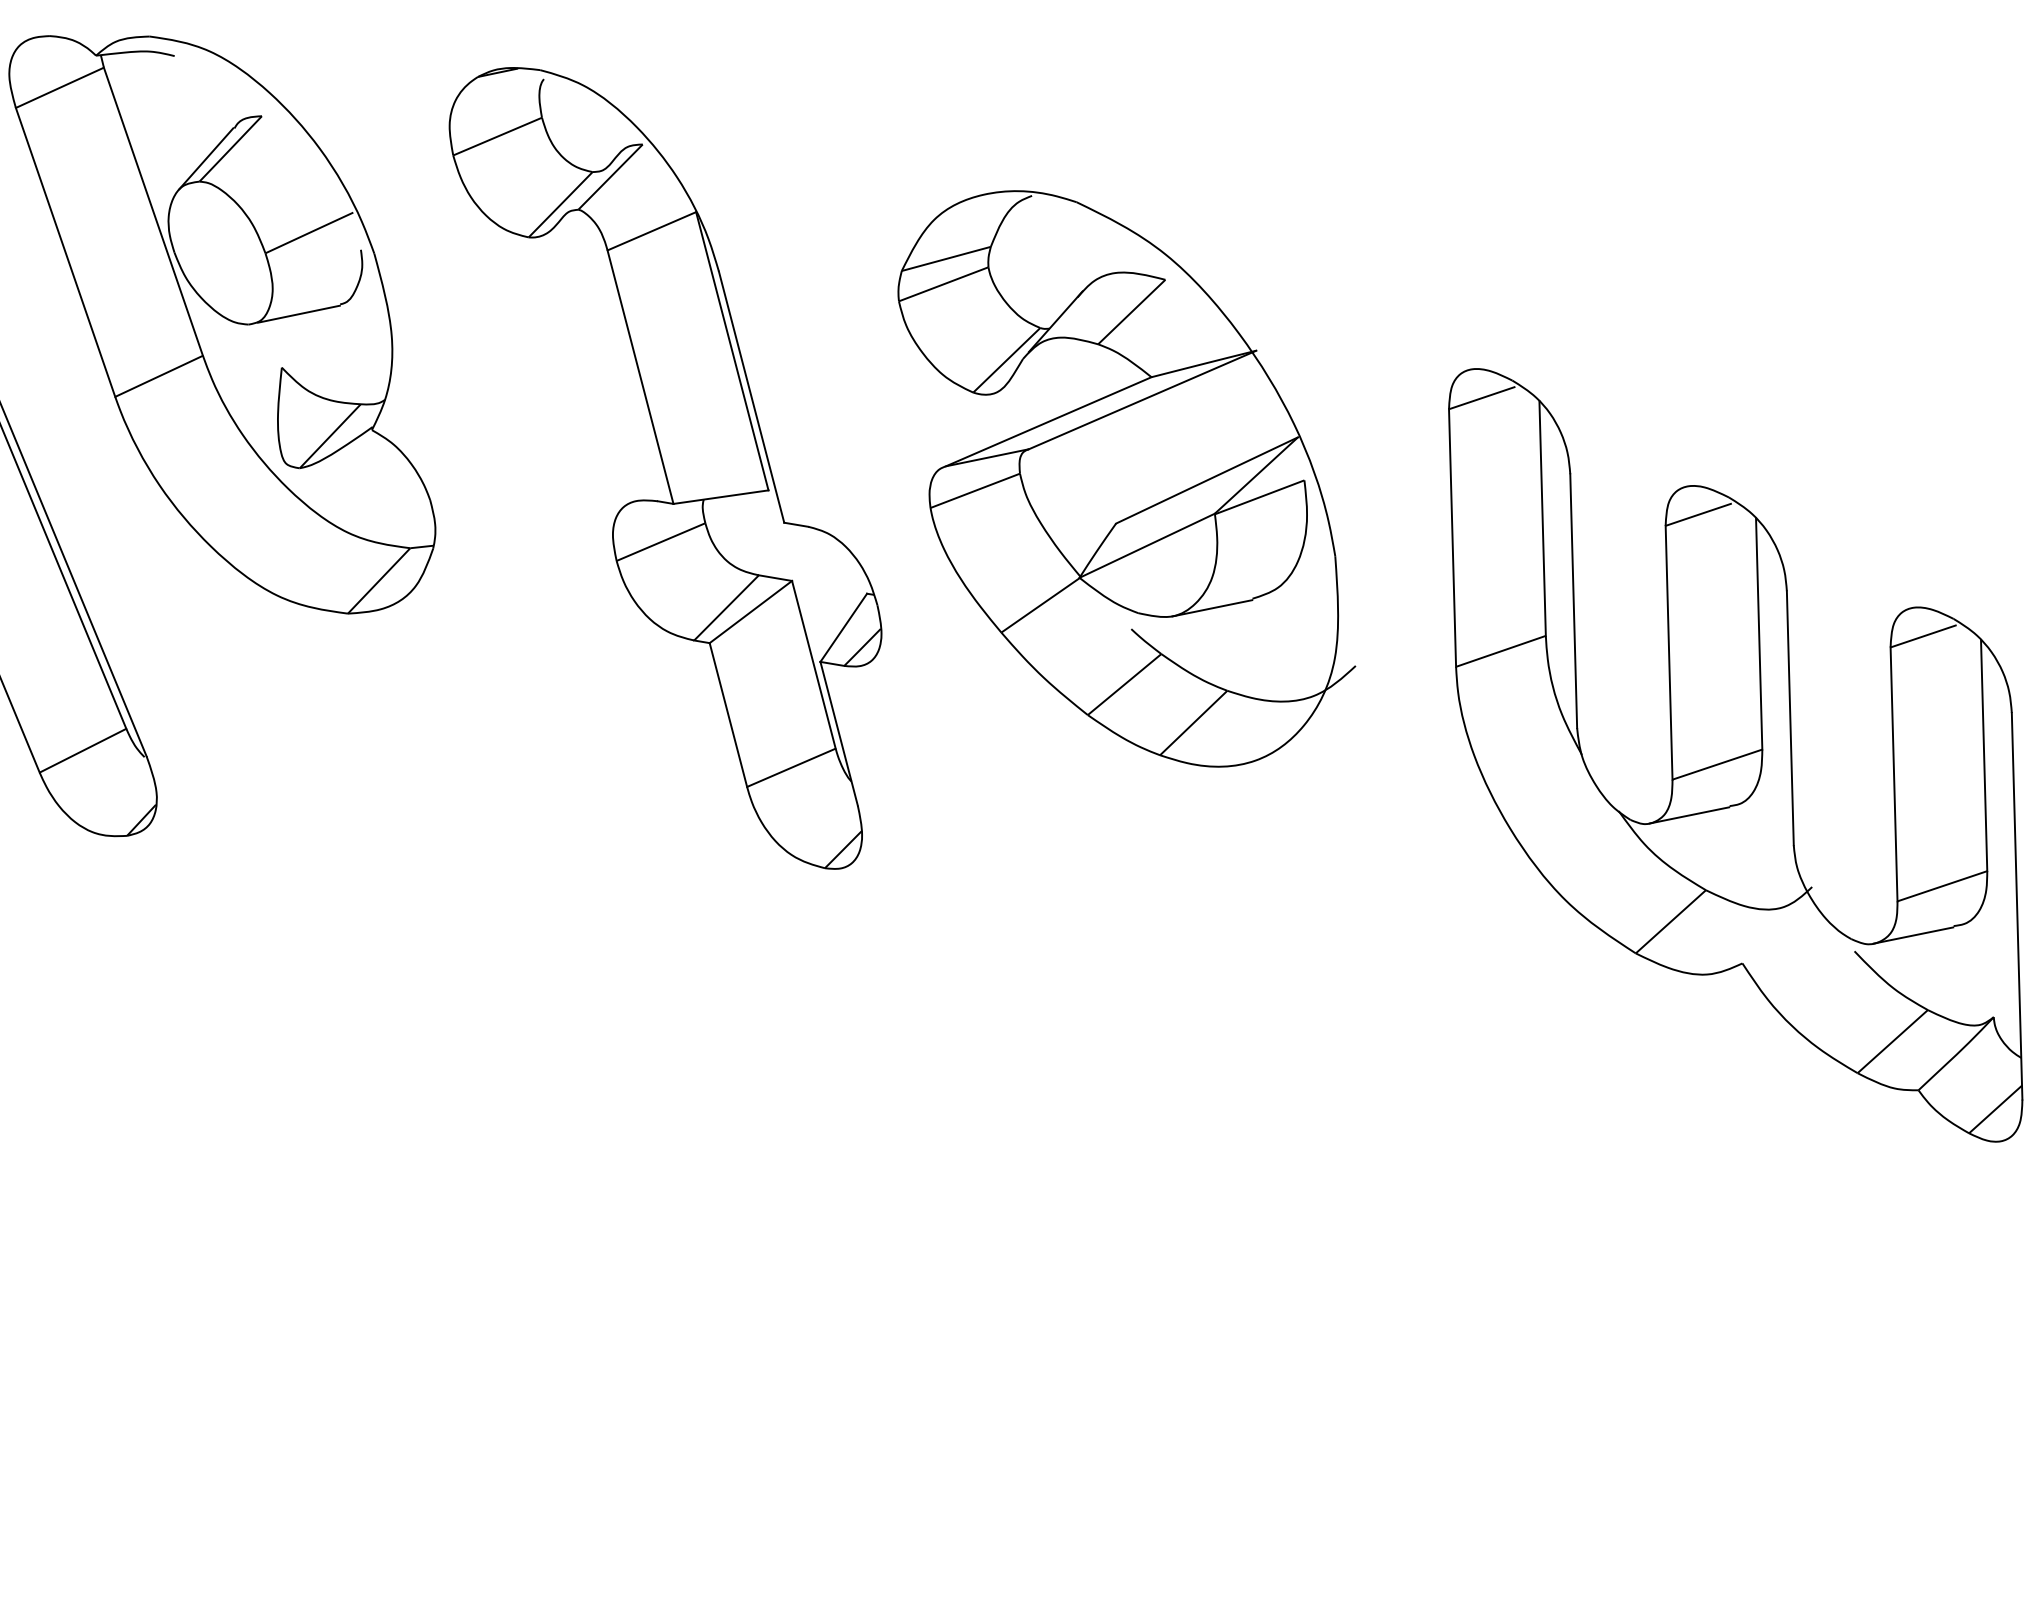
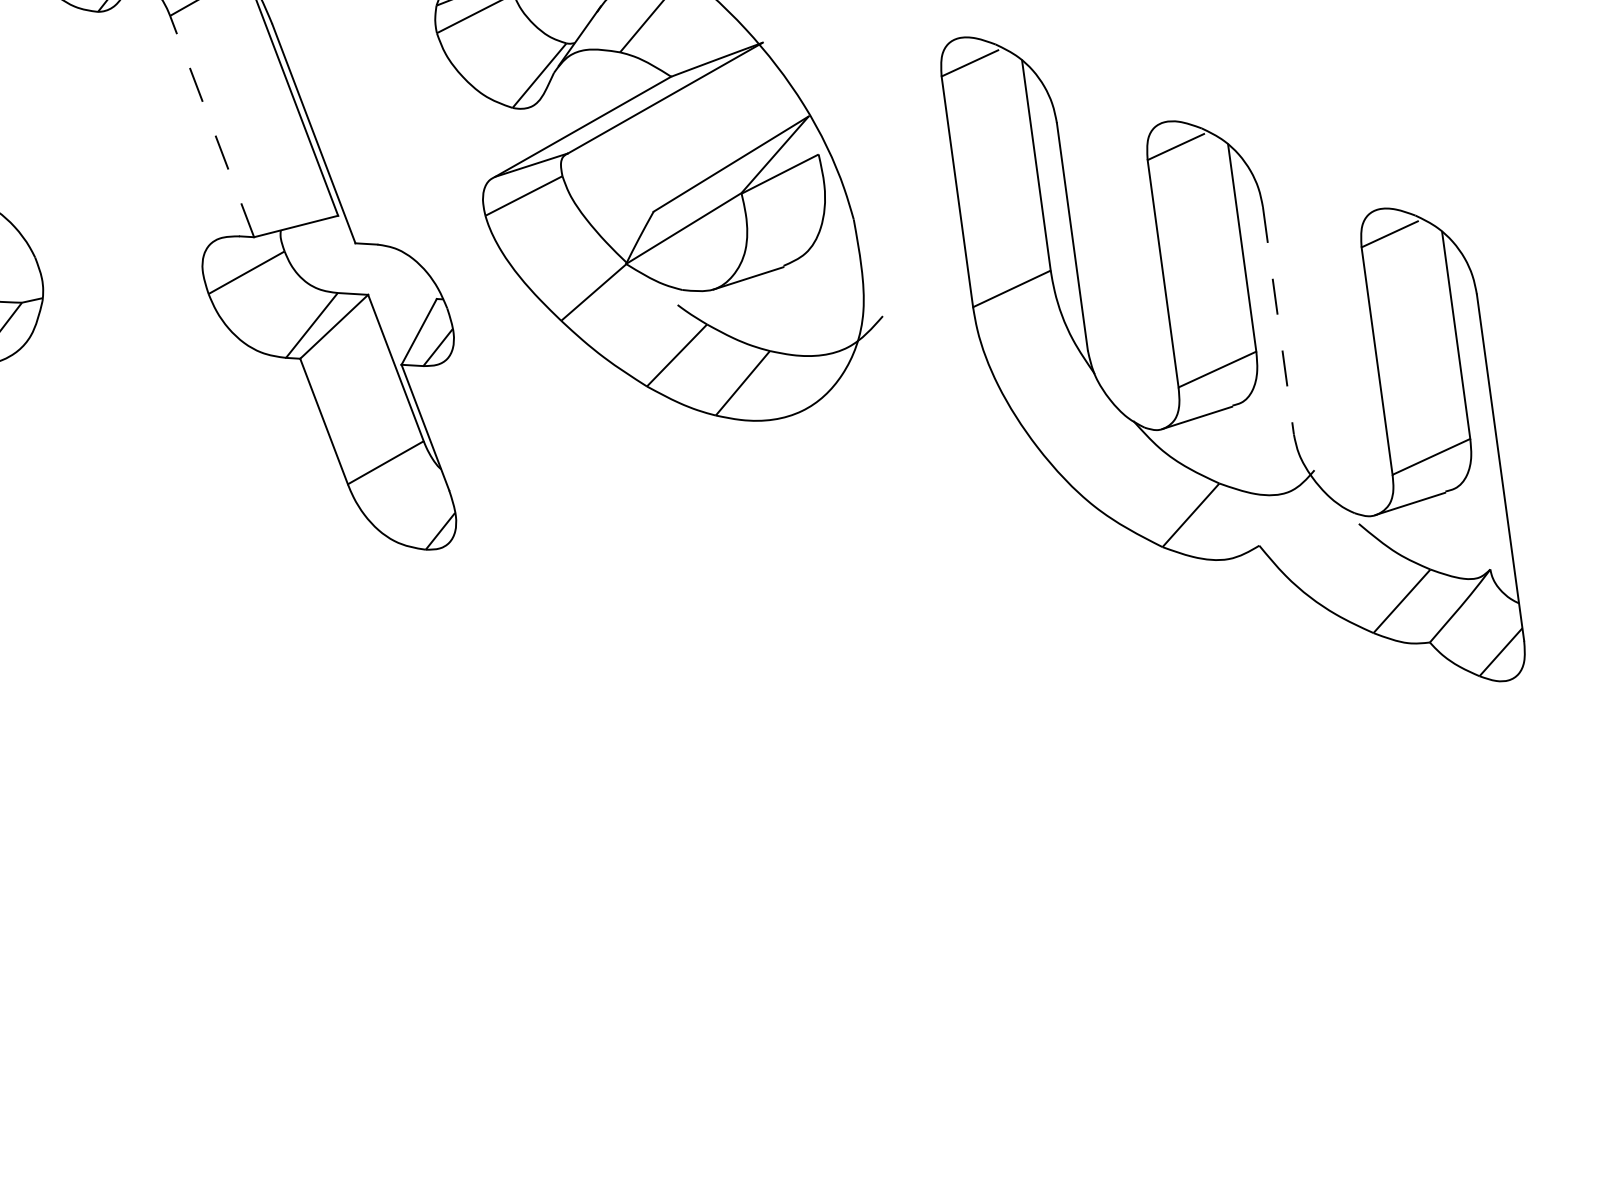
line: (640, 377) -> (212, 126), solid -> dashed
line: (1790, 718) -> (1278, 320), solid -> dashed

